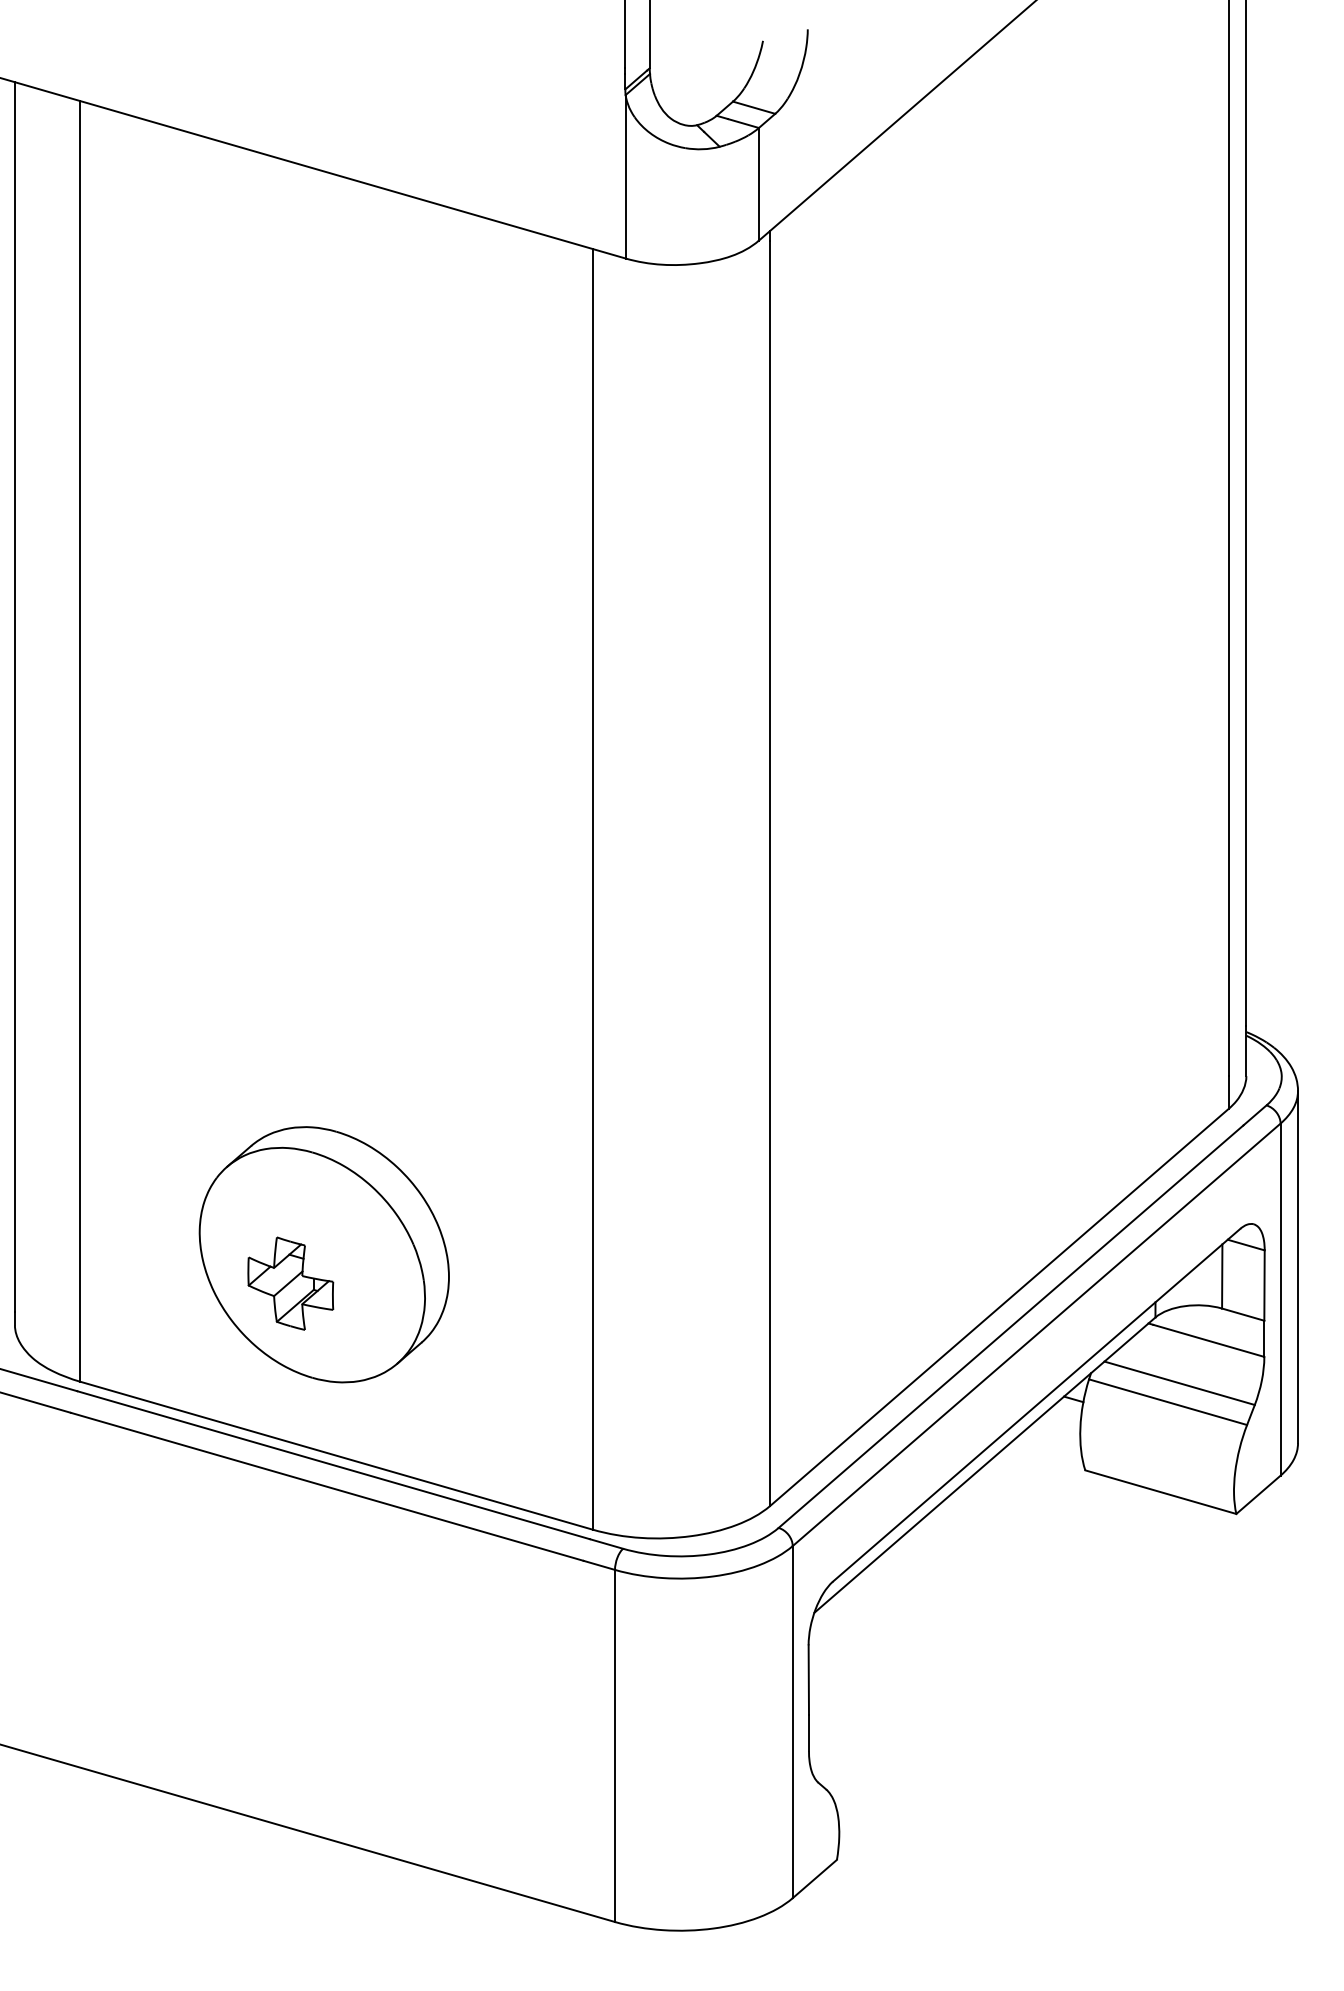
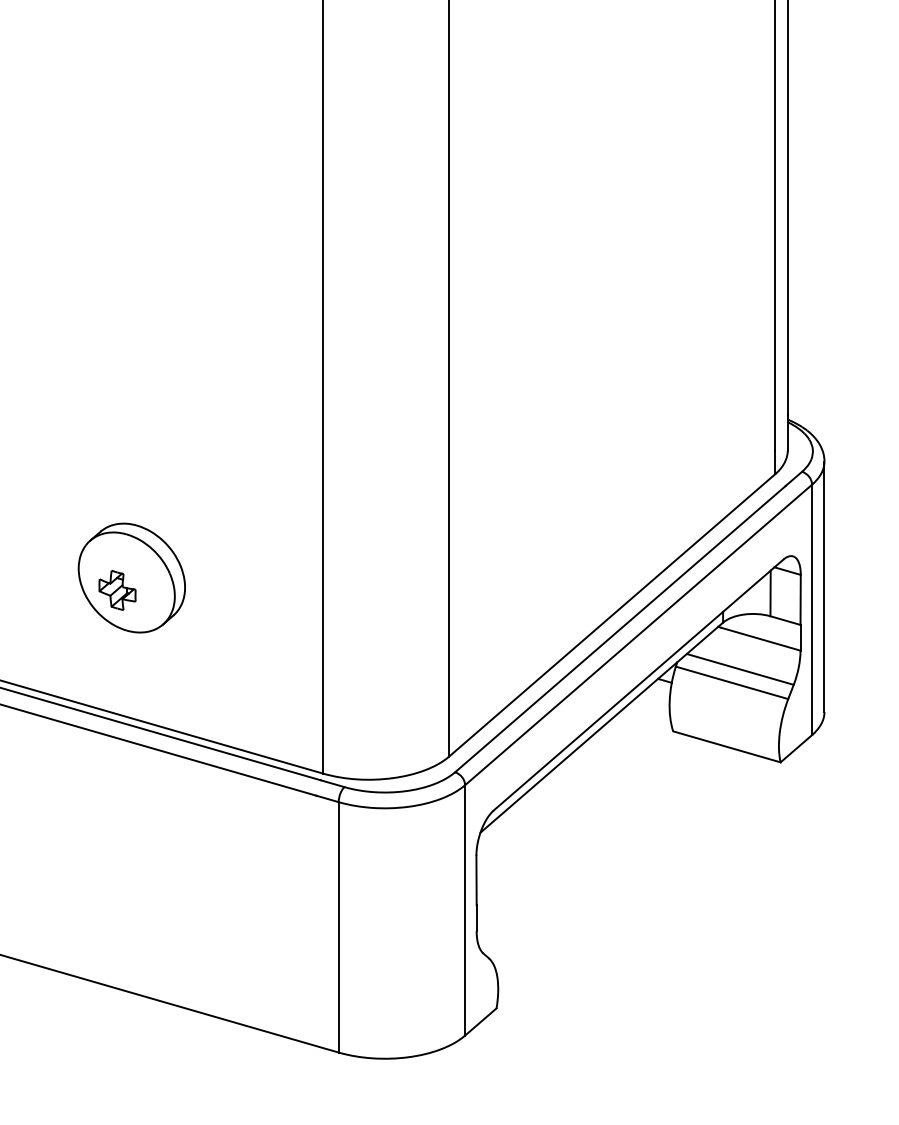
part: (323, 1254) -> (131, 577), size x0.6

